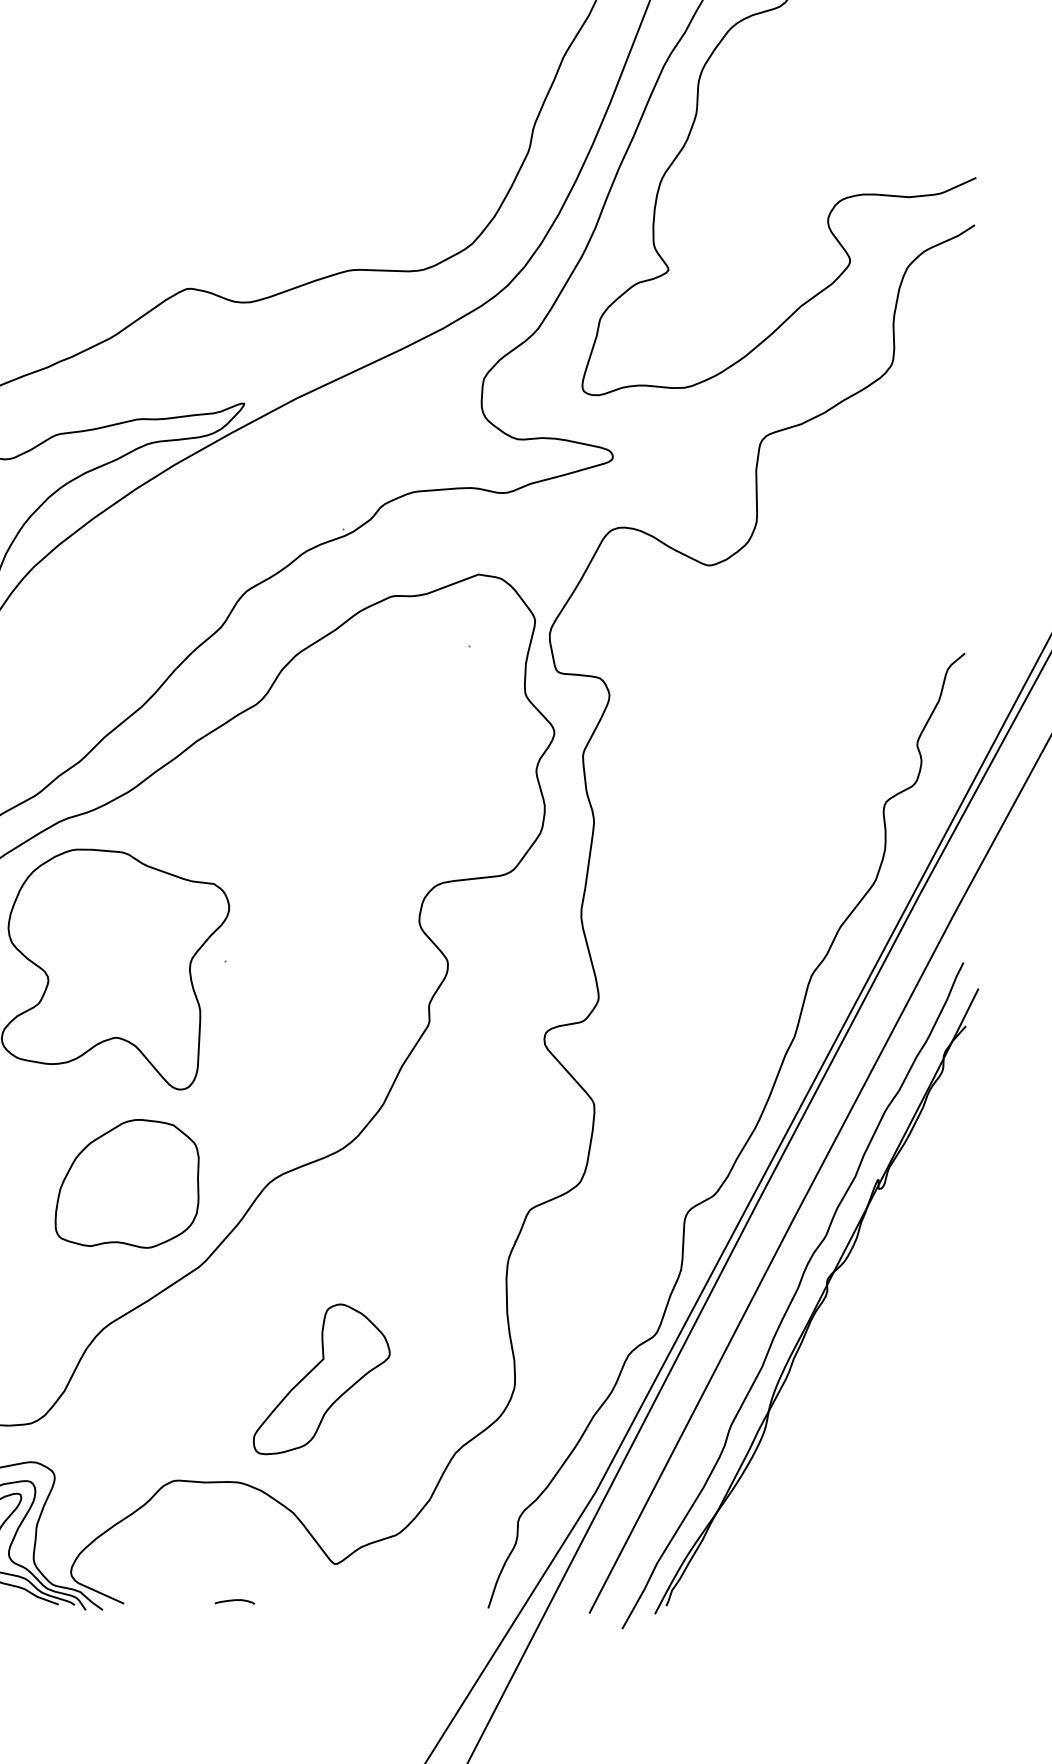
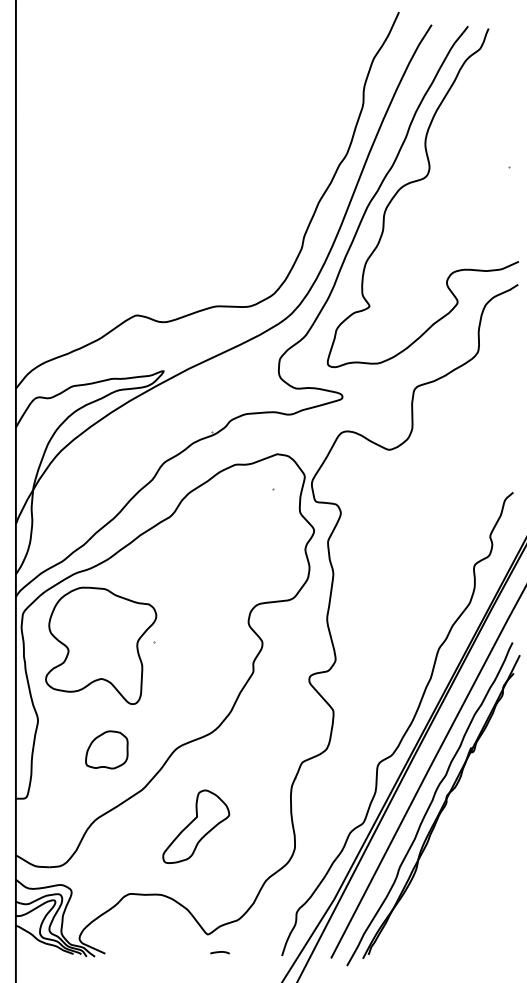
part: (126, 1182) -> (106, 749), size x0.6
part: (322, 1378) -> (196, 826), moved
line: (233, 1601) -> (219, 952), moved

